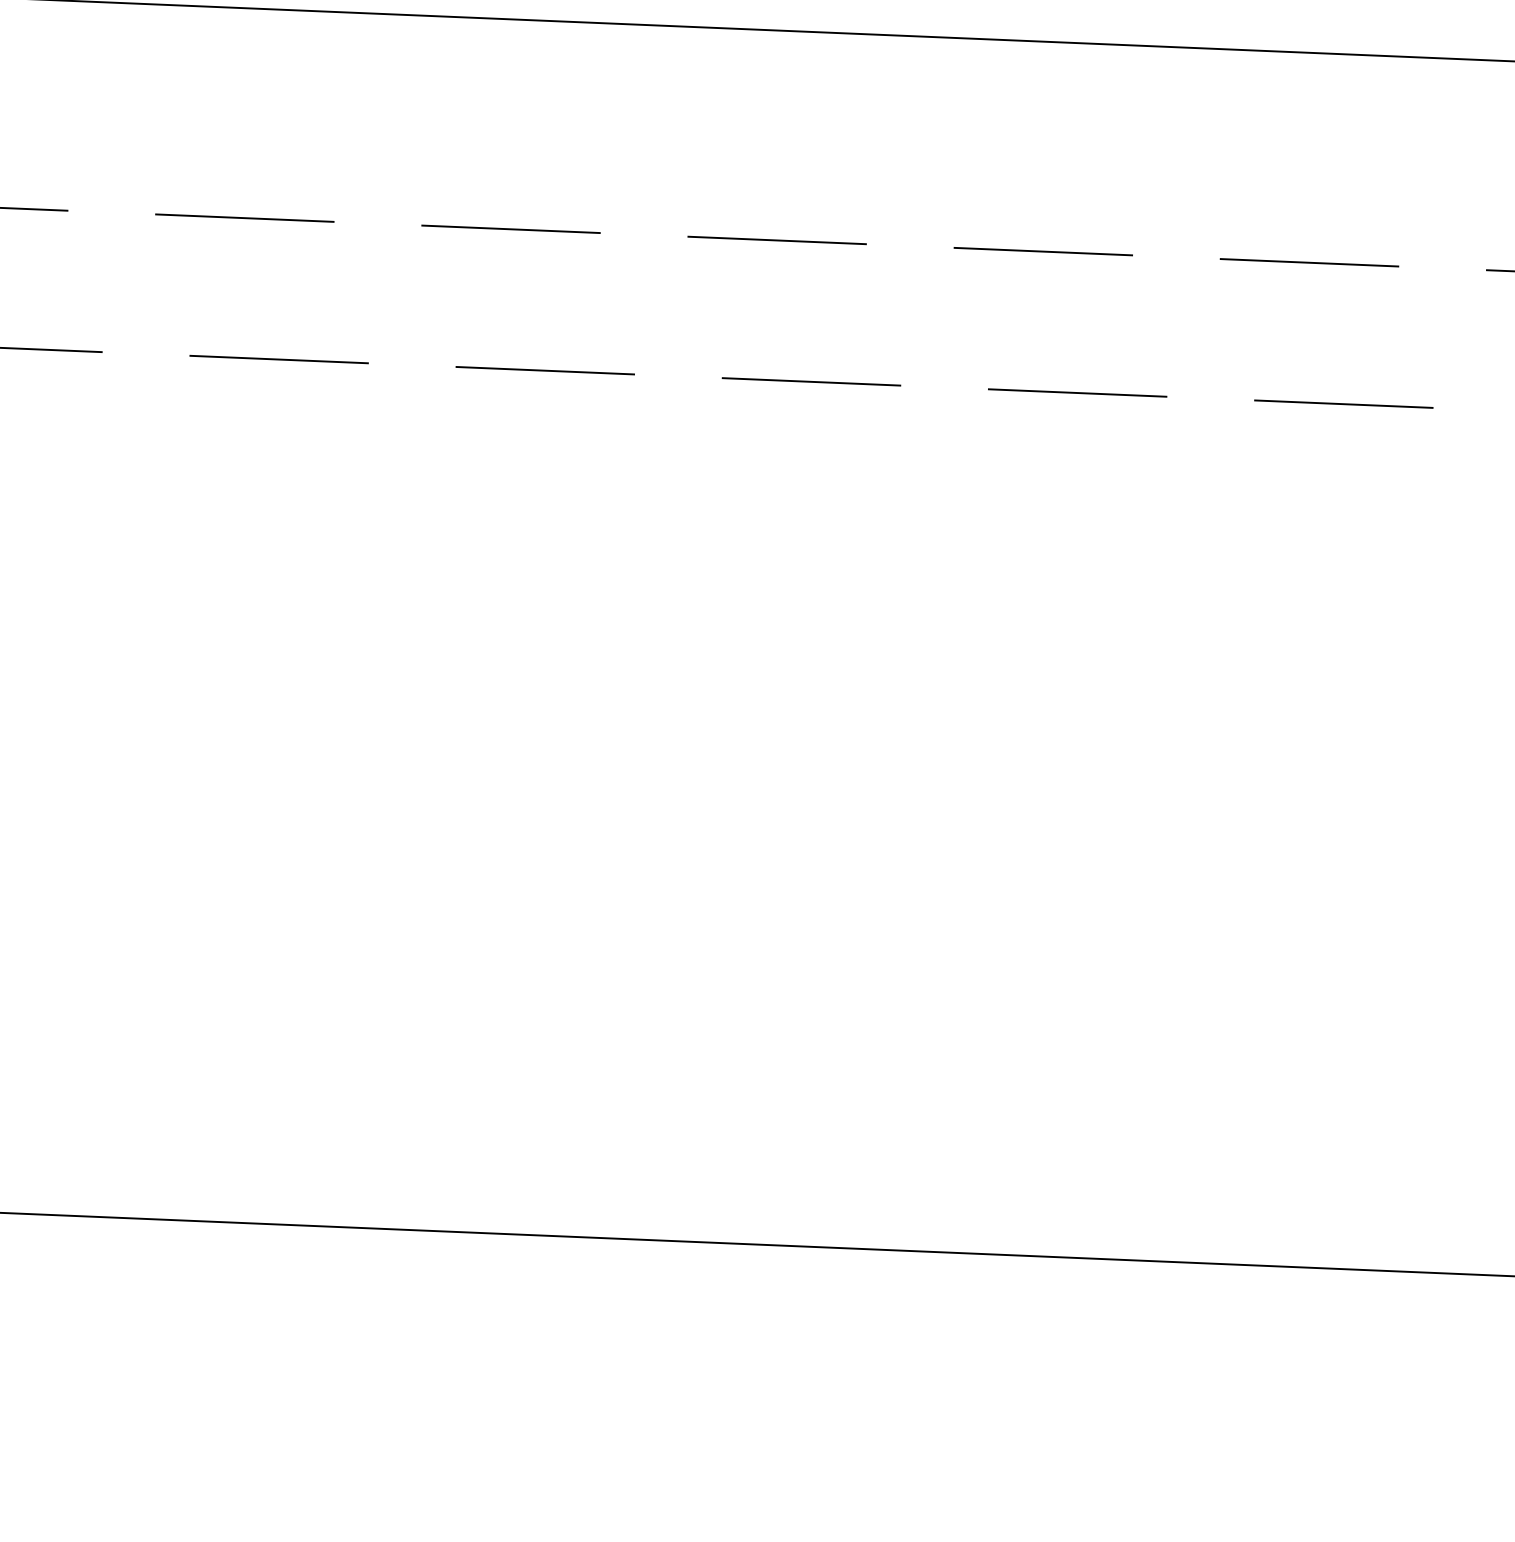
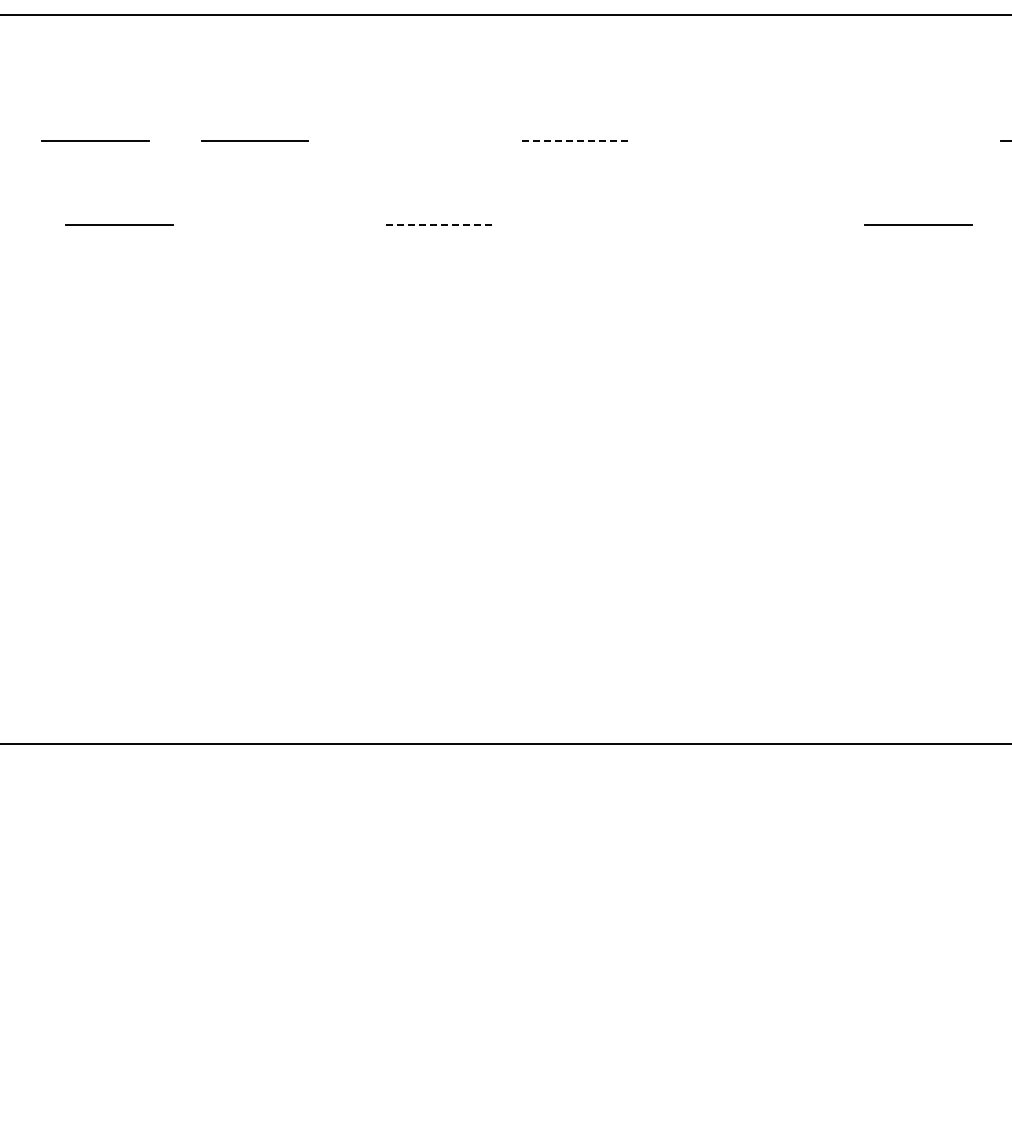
line: (510, 229) -> (414, 141), removed
line: (776, 240) -> (574, 141), solid -> dashed
line: (1043, 252) -> (734, 141), removed
line: (1309, 261) -> (894, 140), removed
line: (278, 360) -> (278, 225), removed
line: (544, 371) -> (438, 225), solid -> dashed
line: (810, 382) -> (598, 225), removed
line: (1077, 393) -> (758, 225), removed

